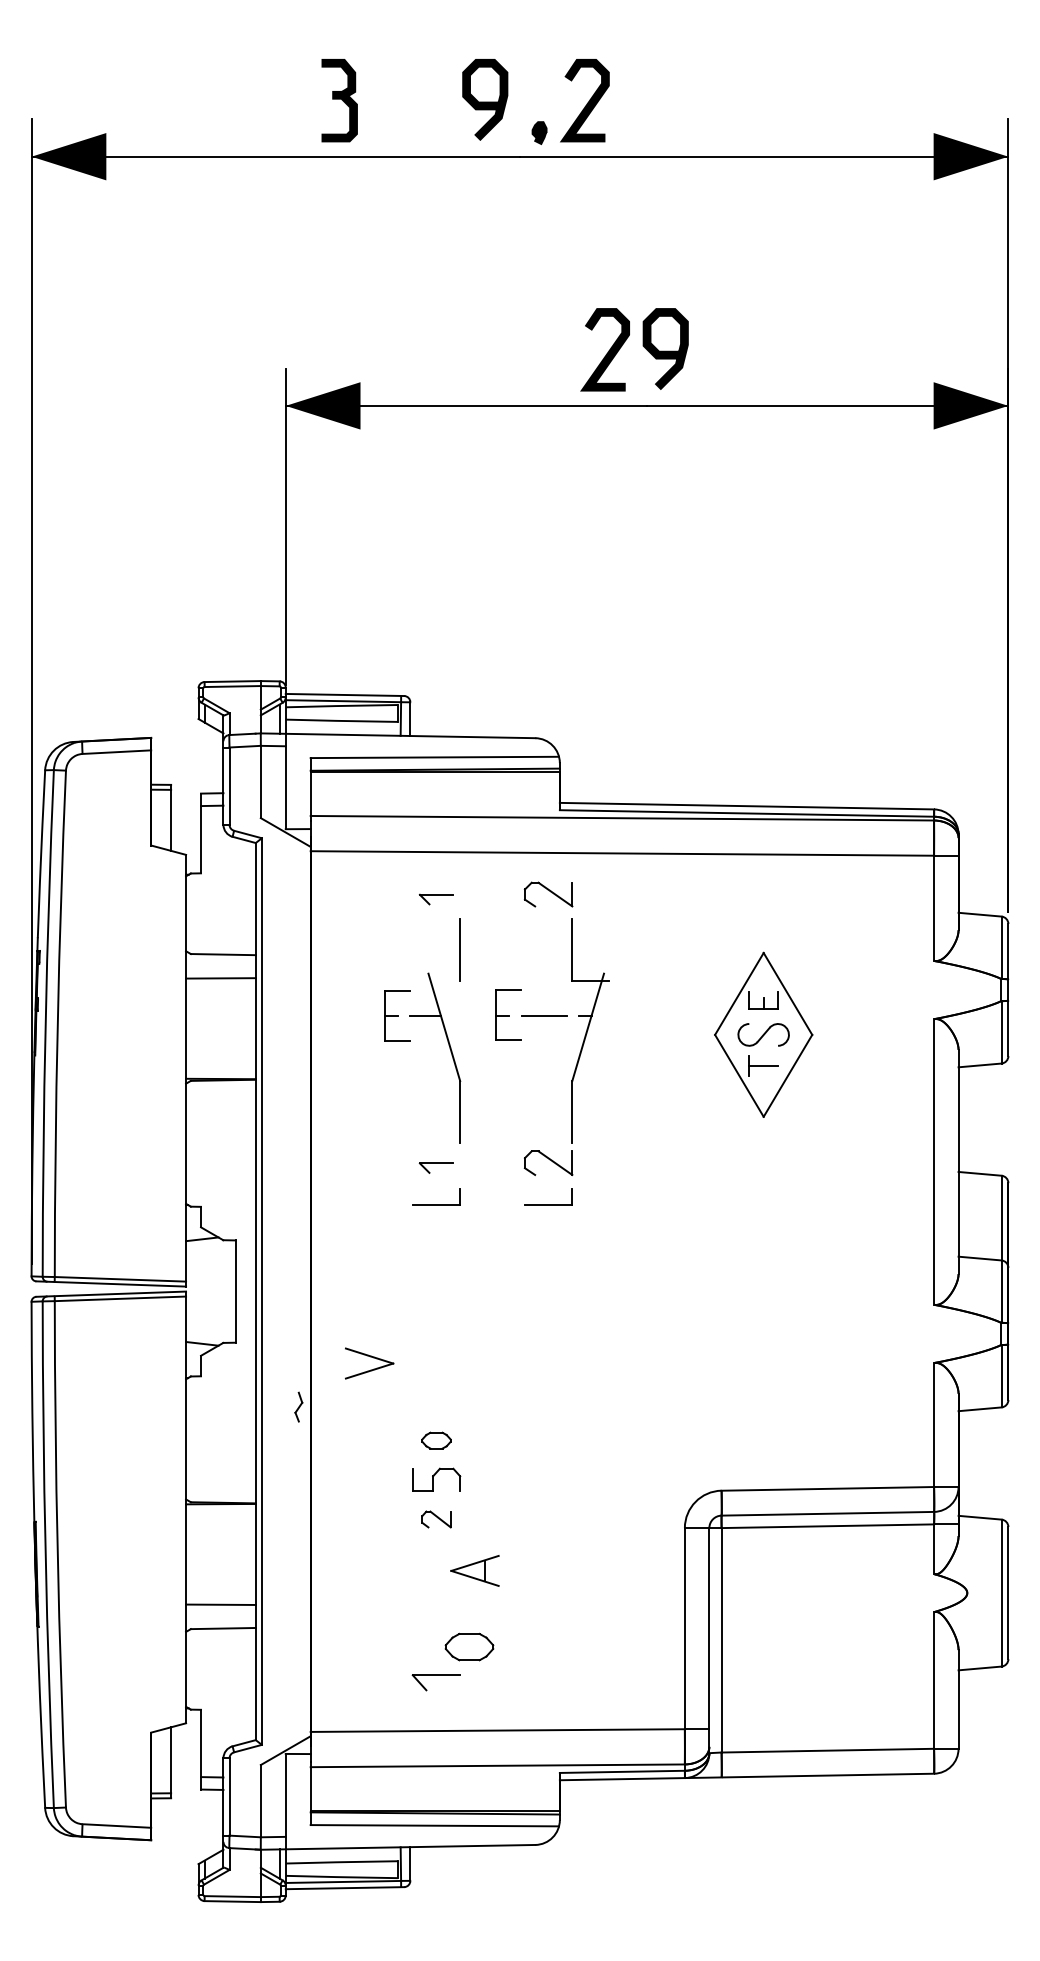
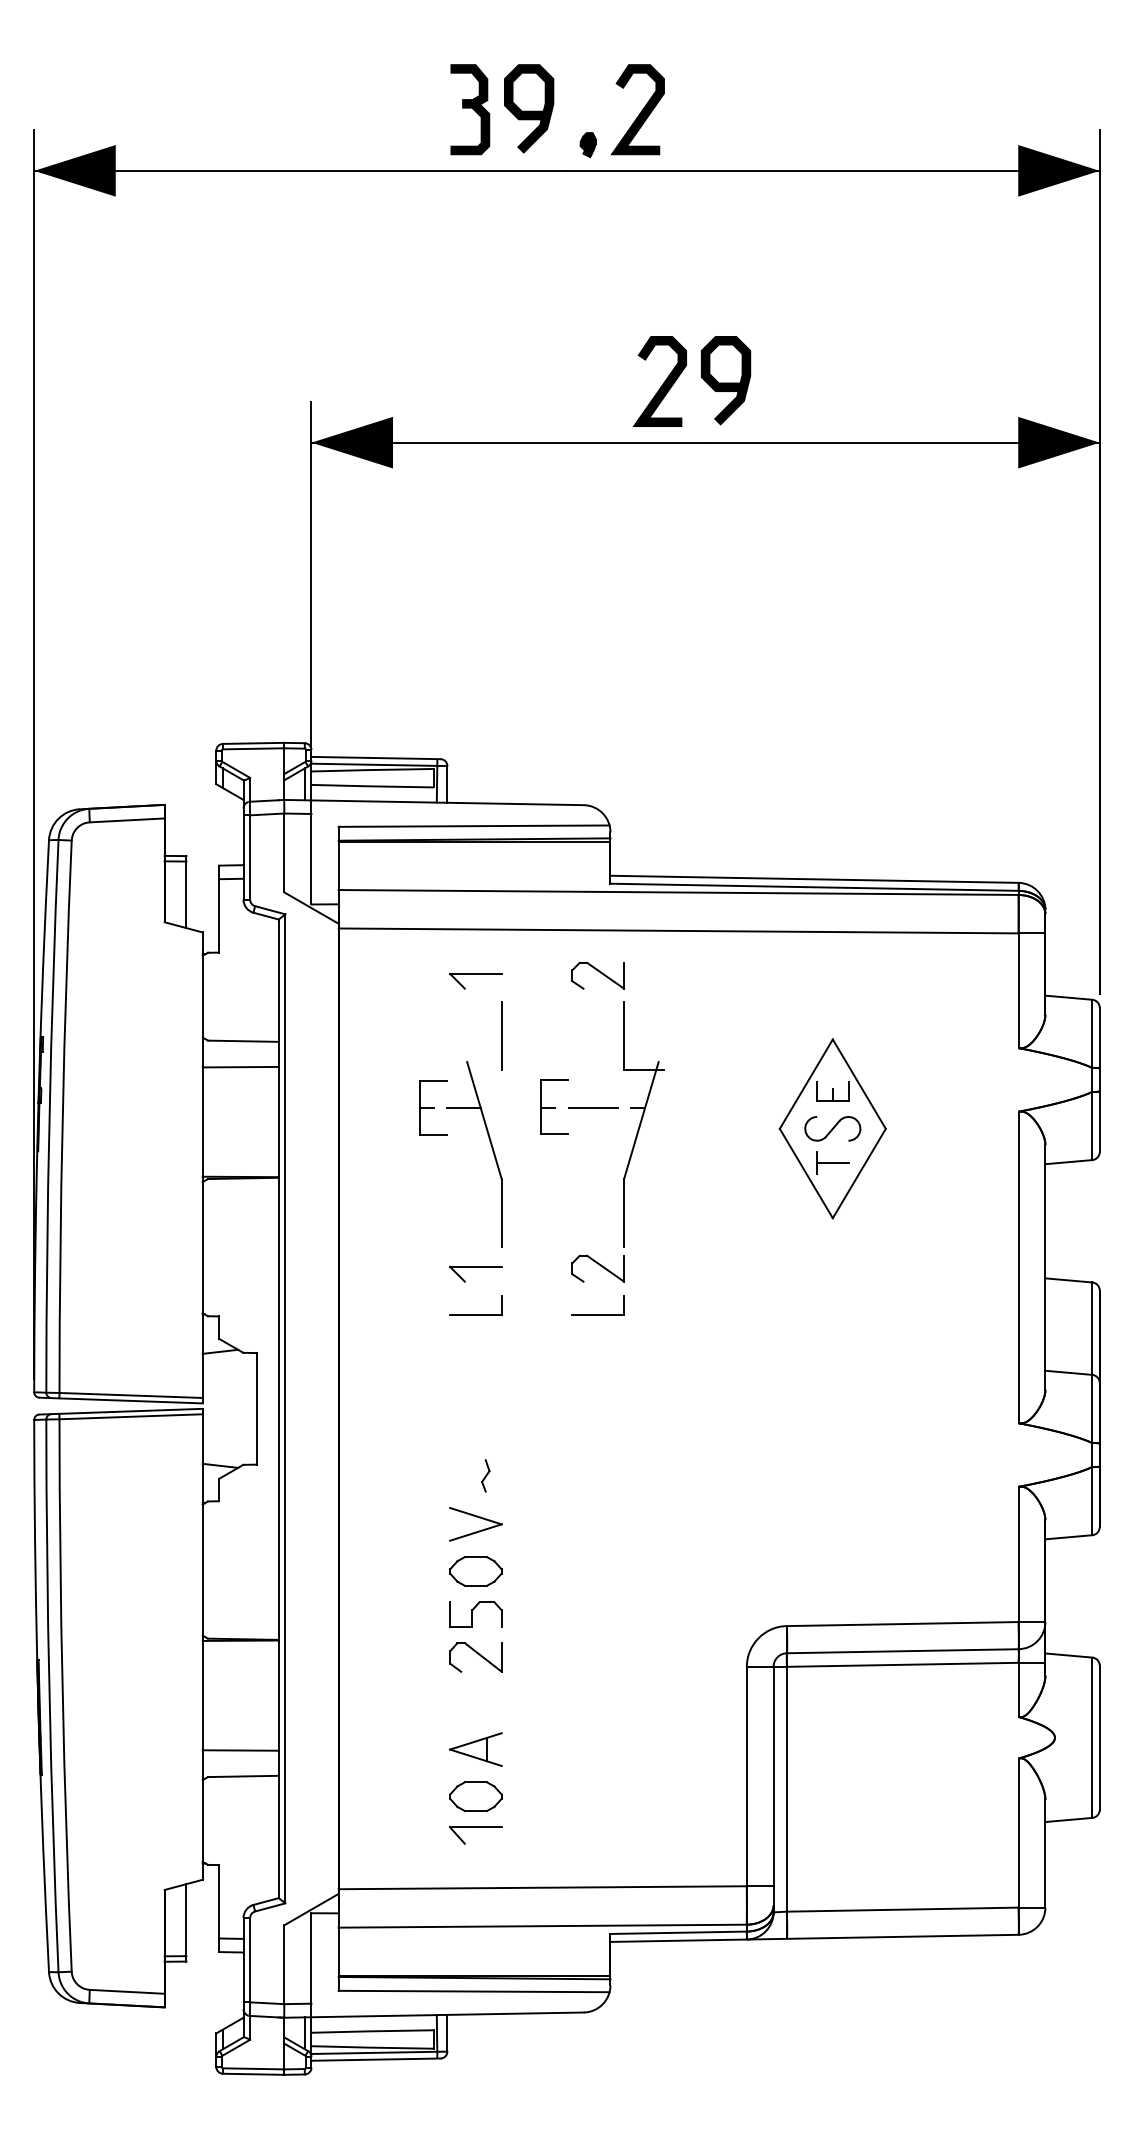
part: (339, 100) -> (470, 109), moved
part: (436, 898) -> (475, 980), size x1.43
part: (436, 1167) -> (475, 1273), size x1.43
part: (371, 1369) -> (478, 1530), moved
part: (298, 1406) -> (485, 1475), moved
part: (436, 1440) -> (475, 1571), size x1.67
part: (436, 1519) -> (475, 1657), size x1.67
part: (474, 1570) -> (475, 1749), moved
part: (469, 1646) -> (475, 1796), moved

